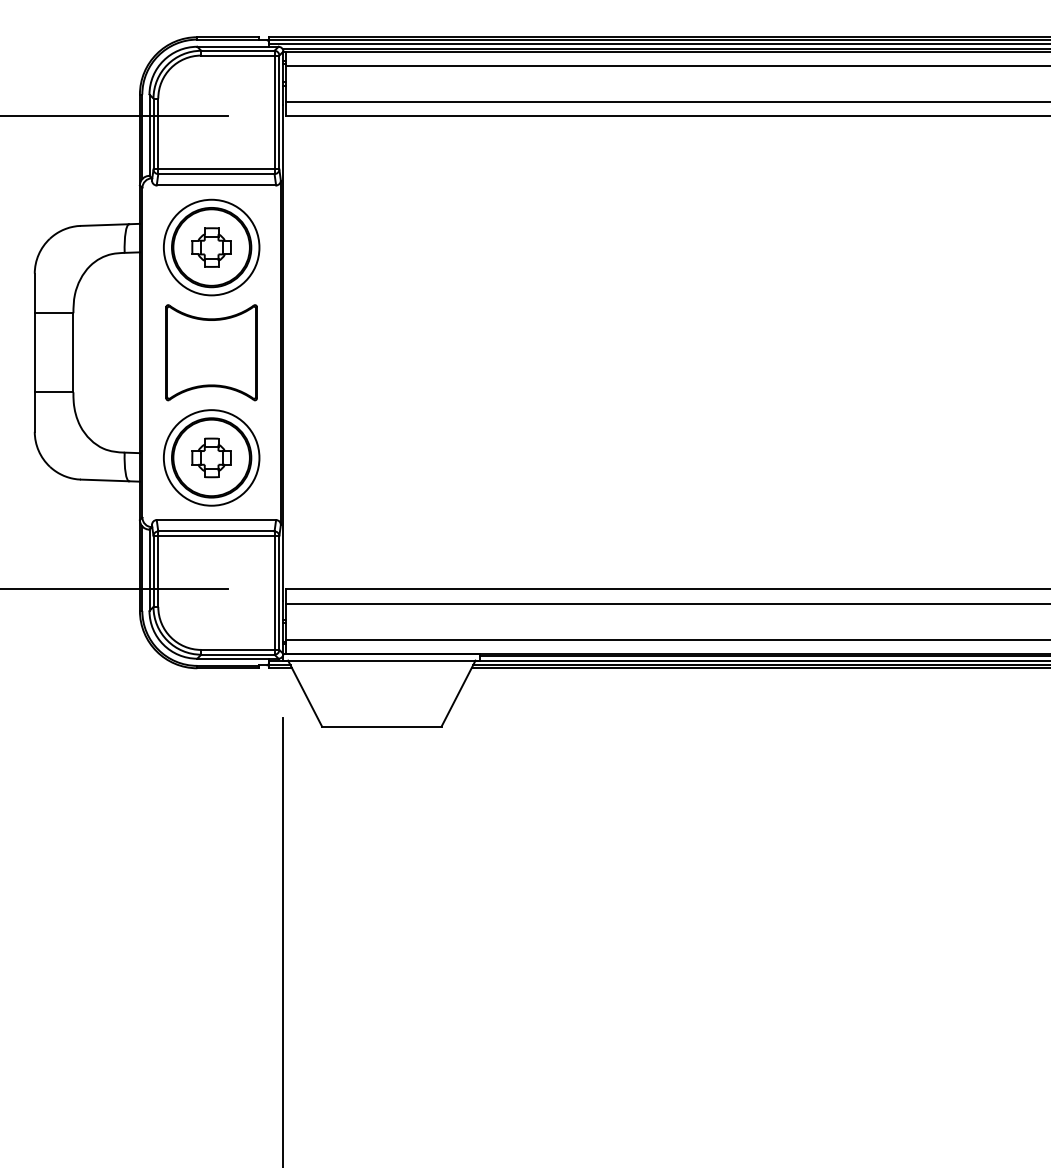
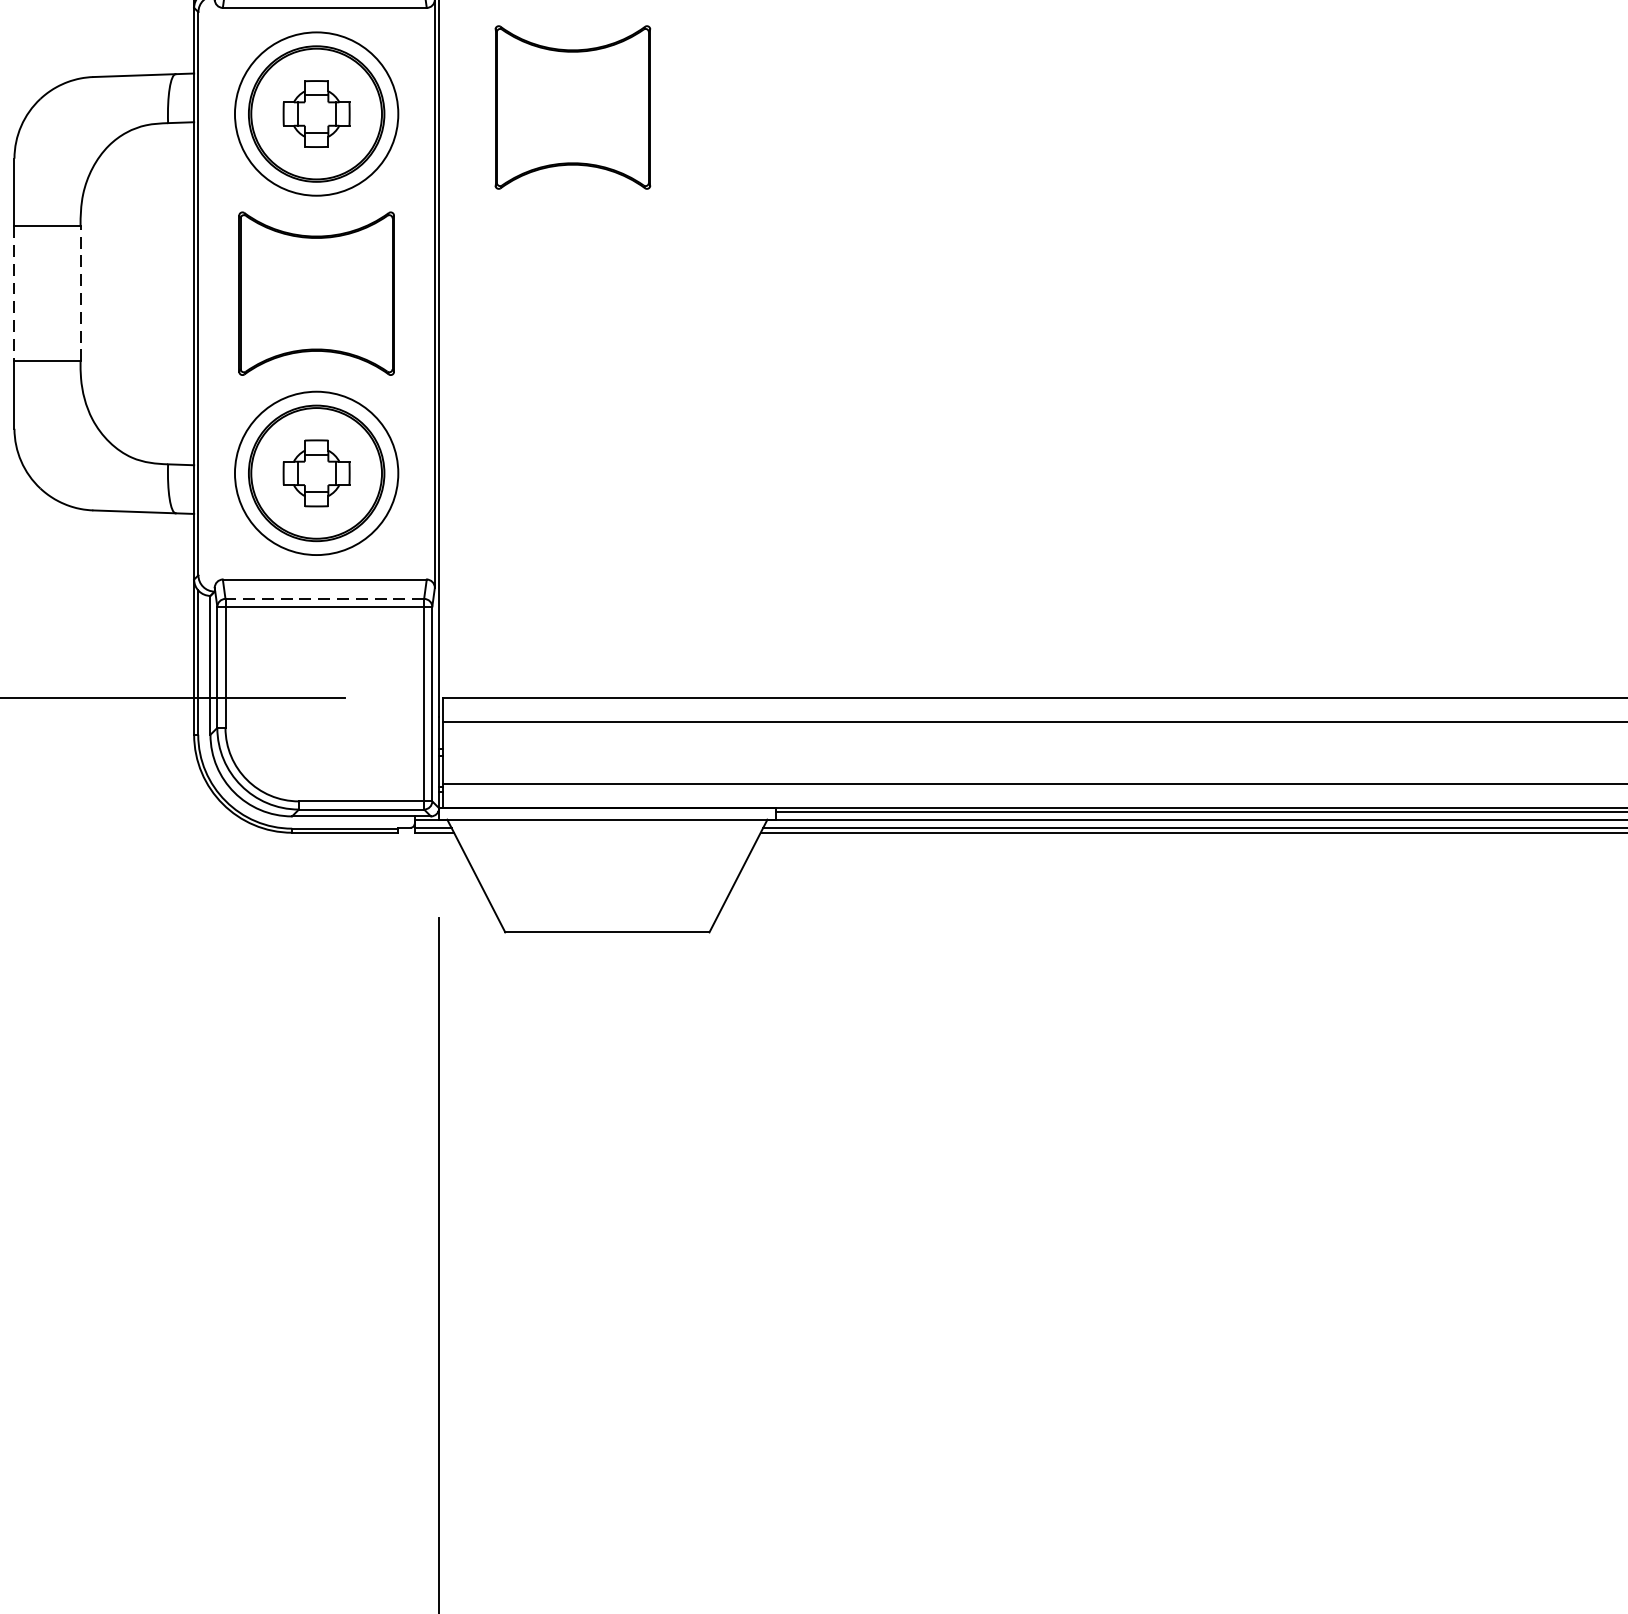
part: (361, 243) -> (572, 107), added
line: (34, 352) -> (14, 293), solid -> dashed
line: (73, 352) -> (80, 293), solid -> dashed
line: (215, 531) -> (323, 599), solid -> dashed

